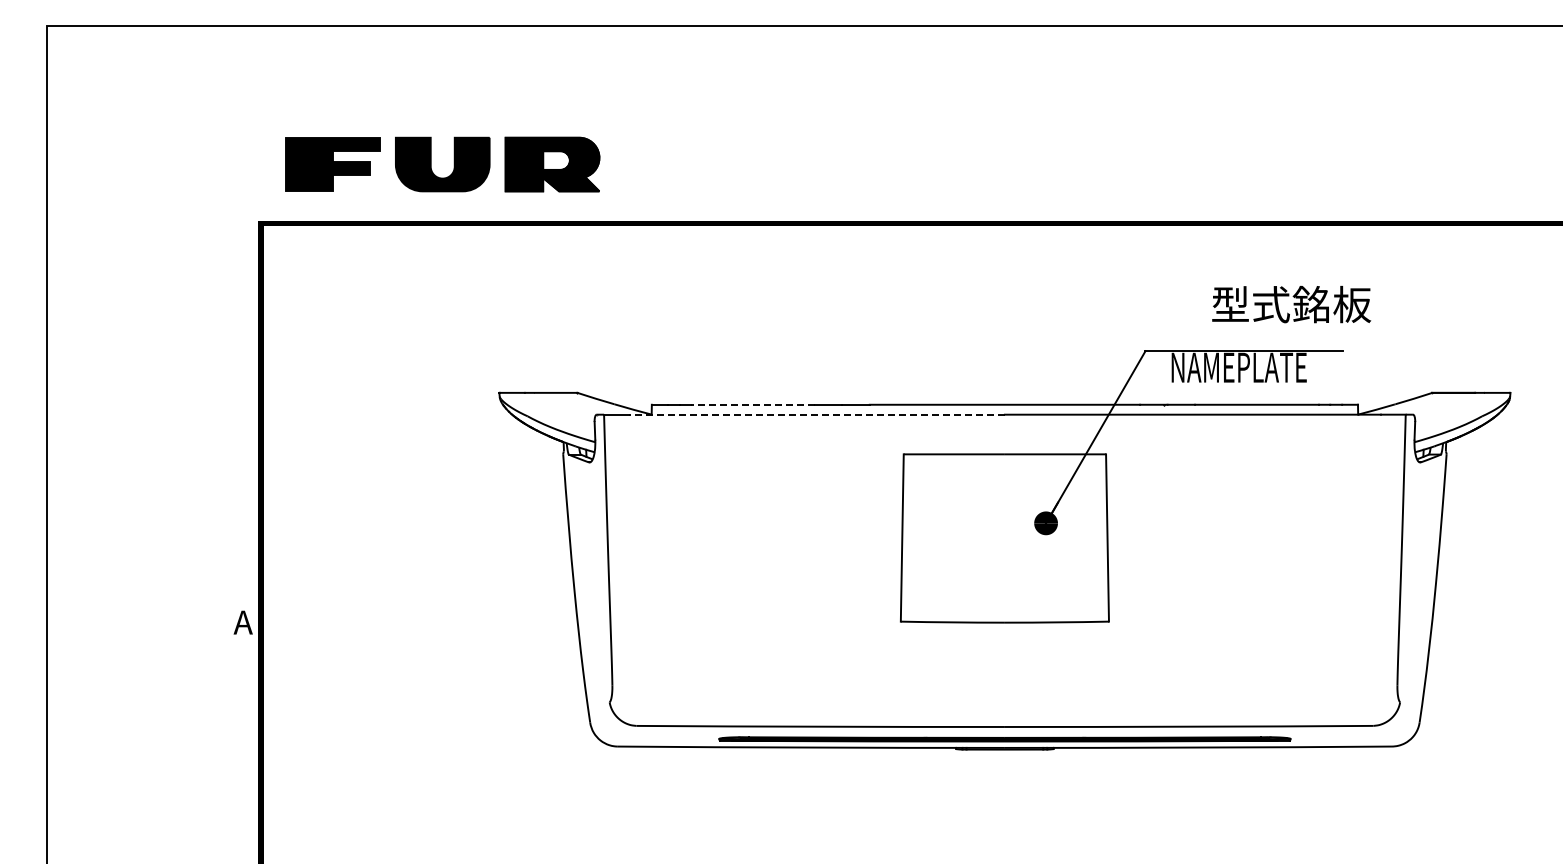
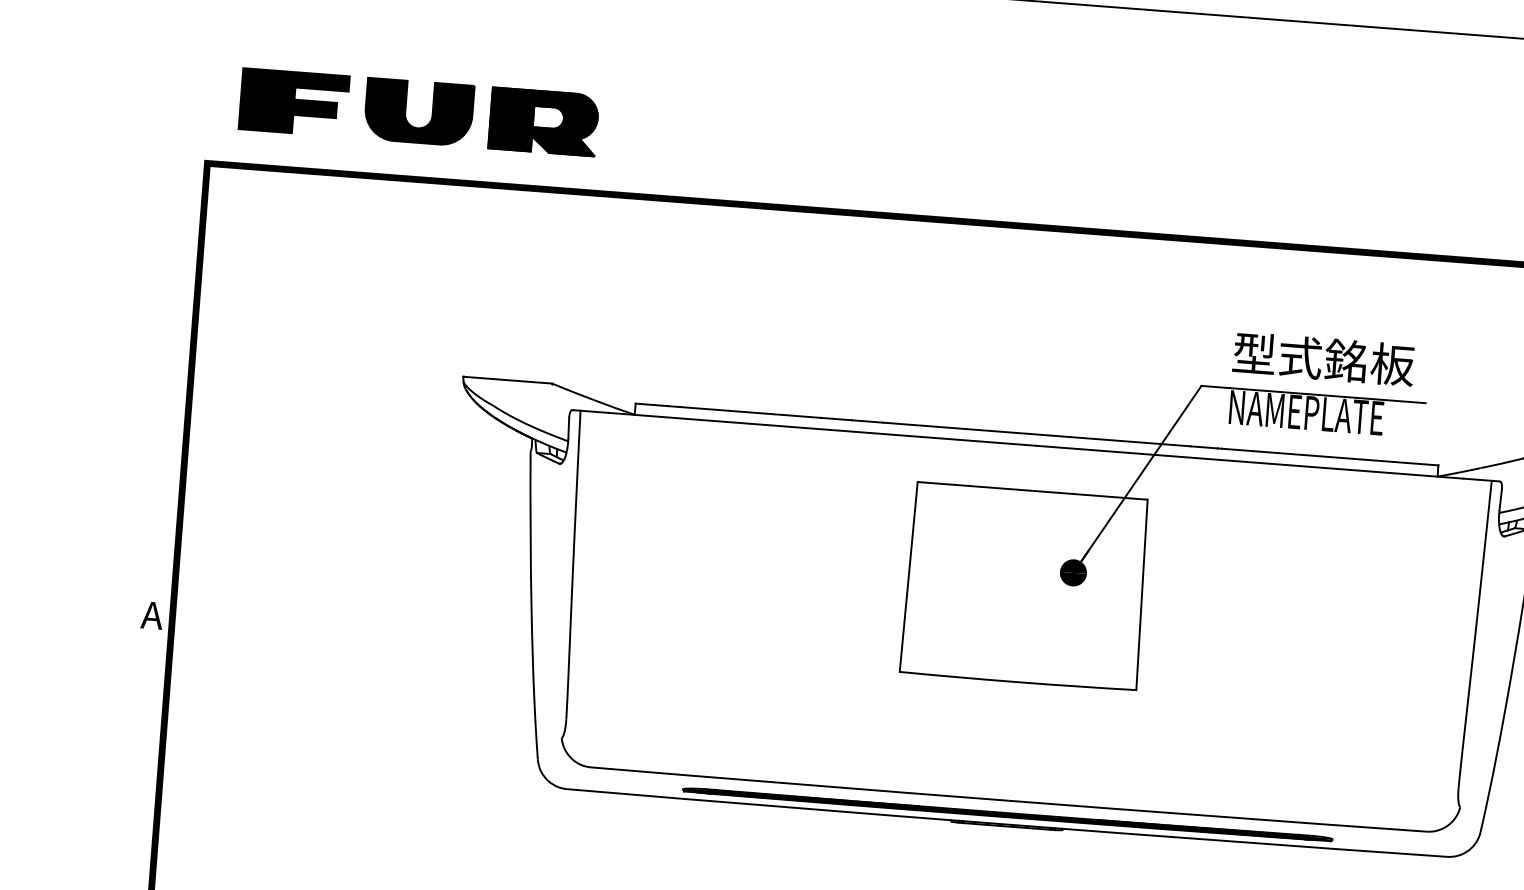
text: (1291, 304) -> (1323, 359), moved
line: (752, 404) -> (750, 412), dashed -> solid
line: (816, 414) -> (822, 429), dashed -> solid

